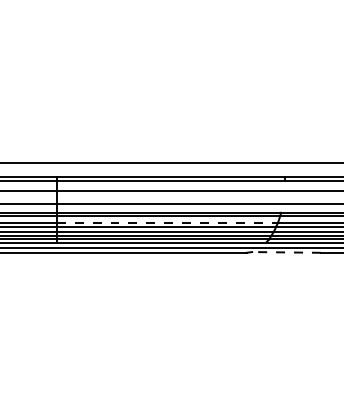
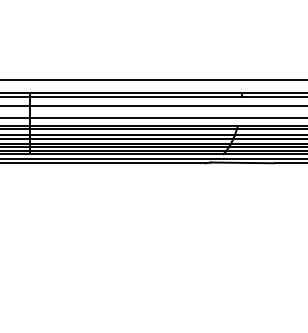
line: (167, 222) -> (132, 135), dashed -> solid
line: (286, 252) -> (242, 162), dashed -> solid

